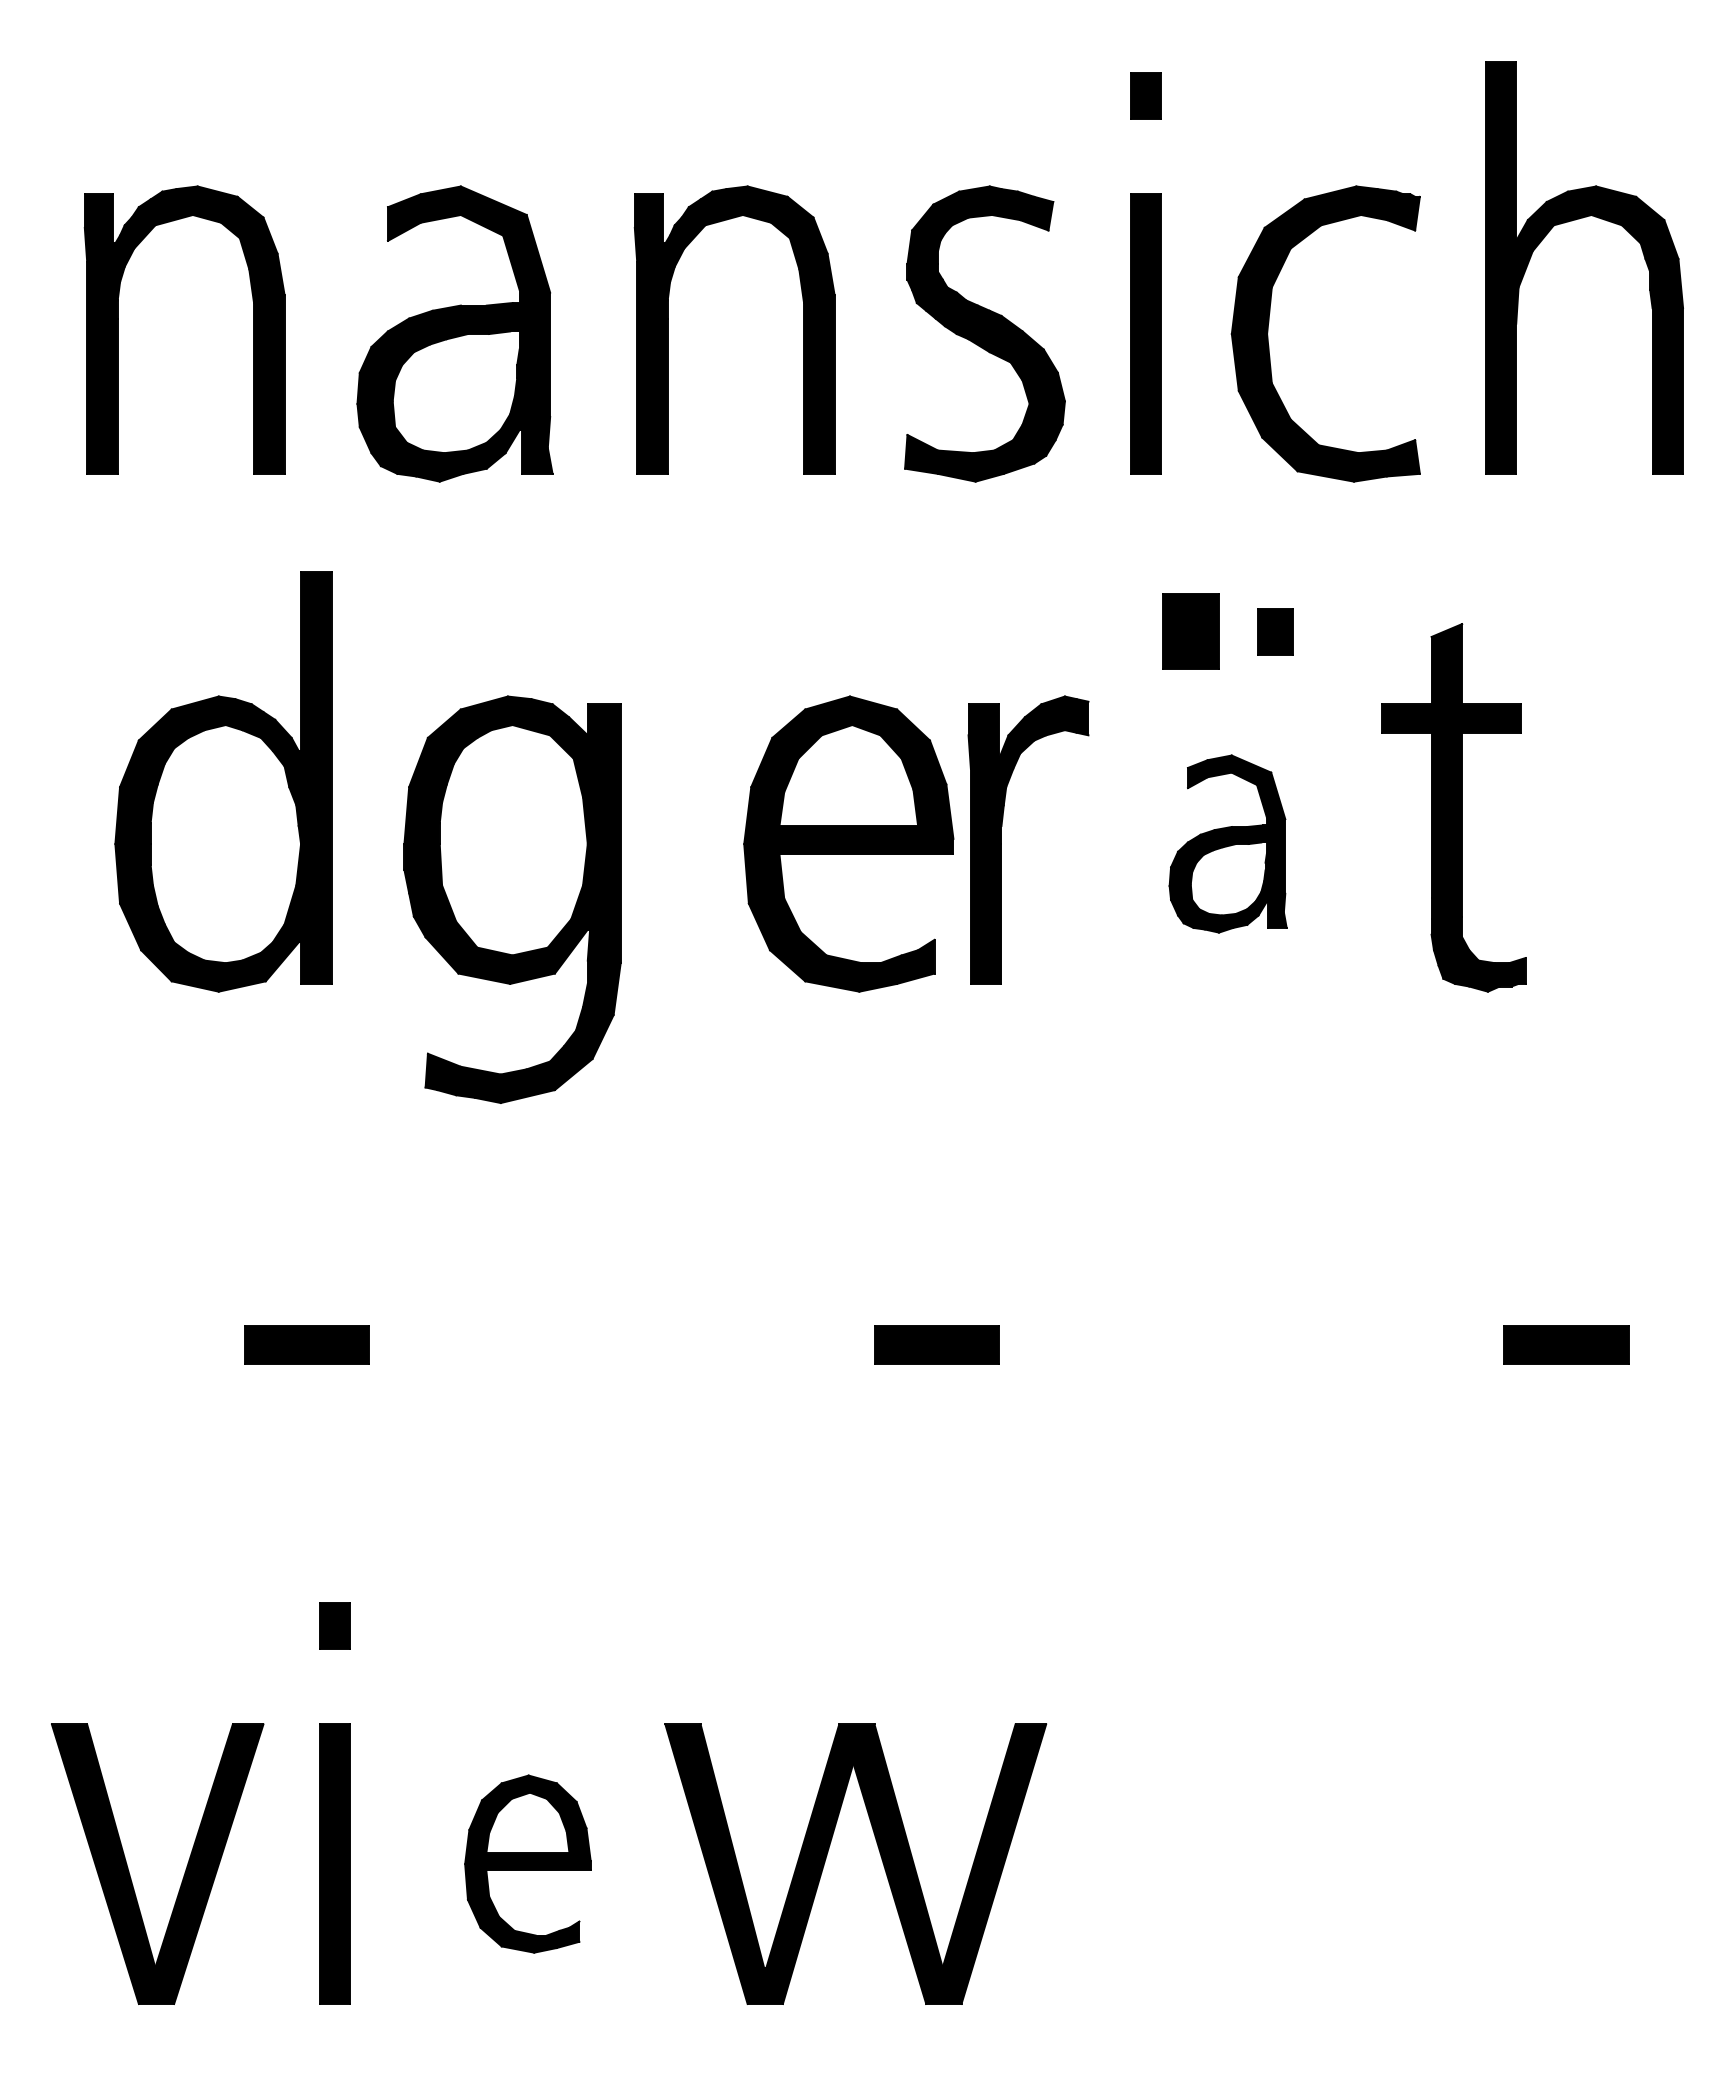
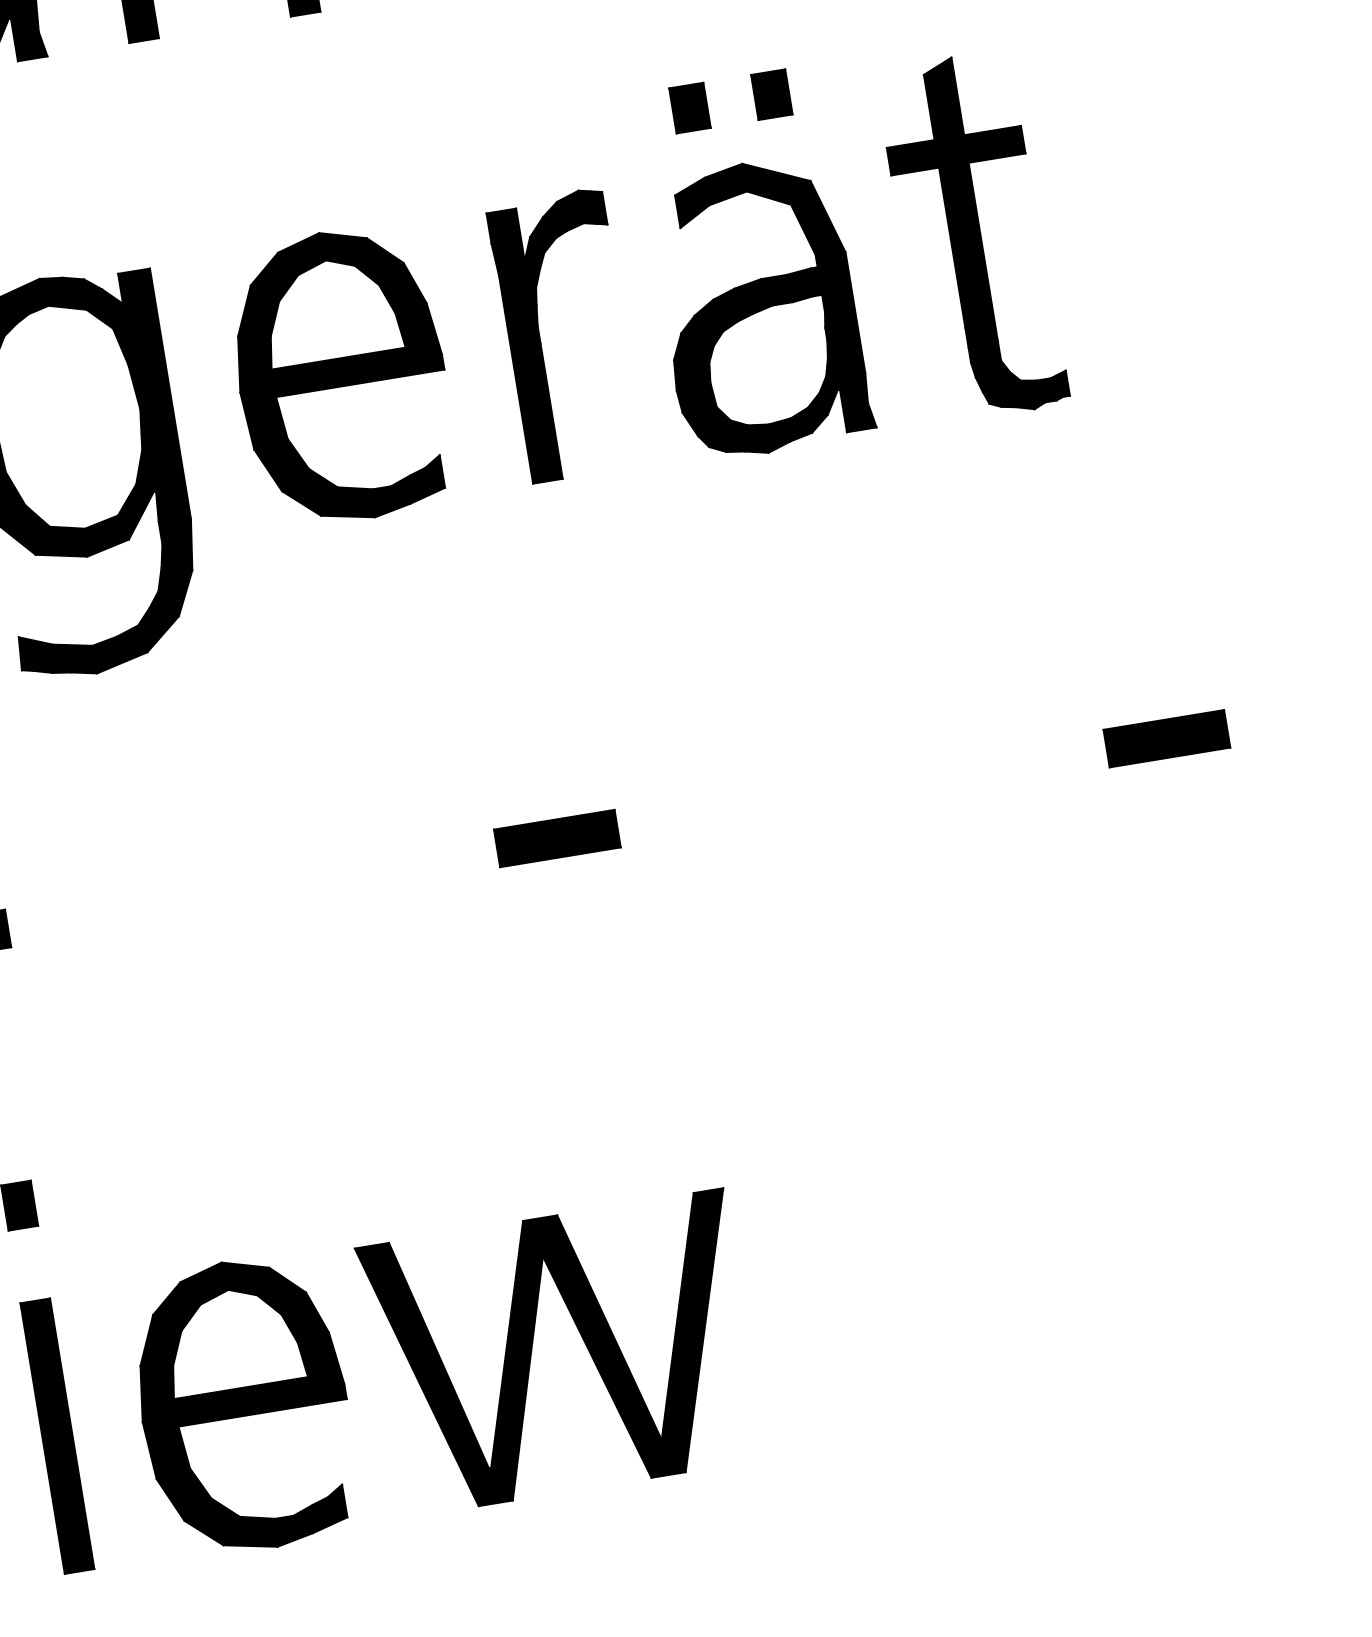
part: (1190, 631) -> (689, 107), size x0.62
part: (848, 843) -> (341, 375), moved
part: (1227, 843) -> (759, 307), size x1.67
part: (527, 1863) -> (243, 1405), size x1.67

